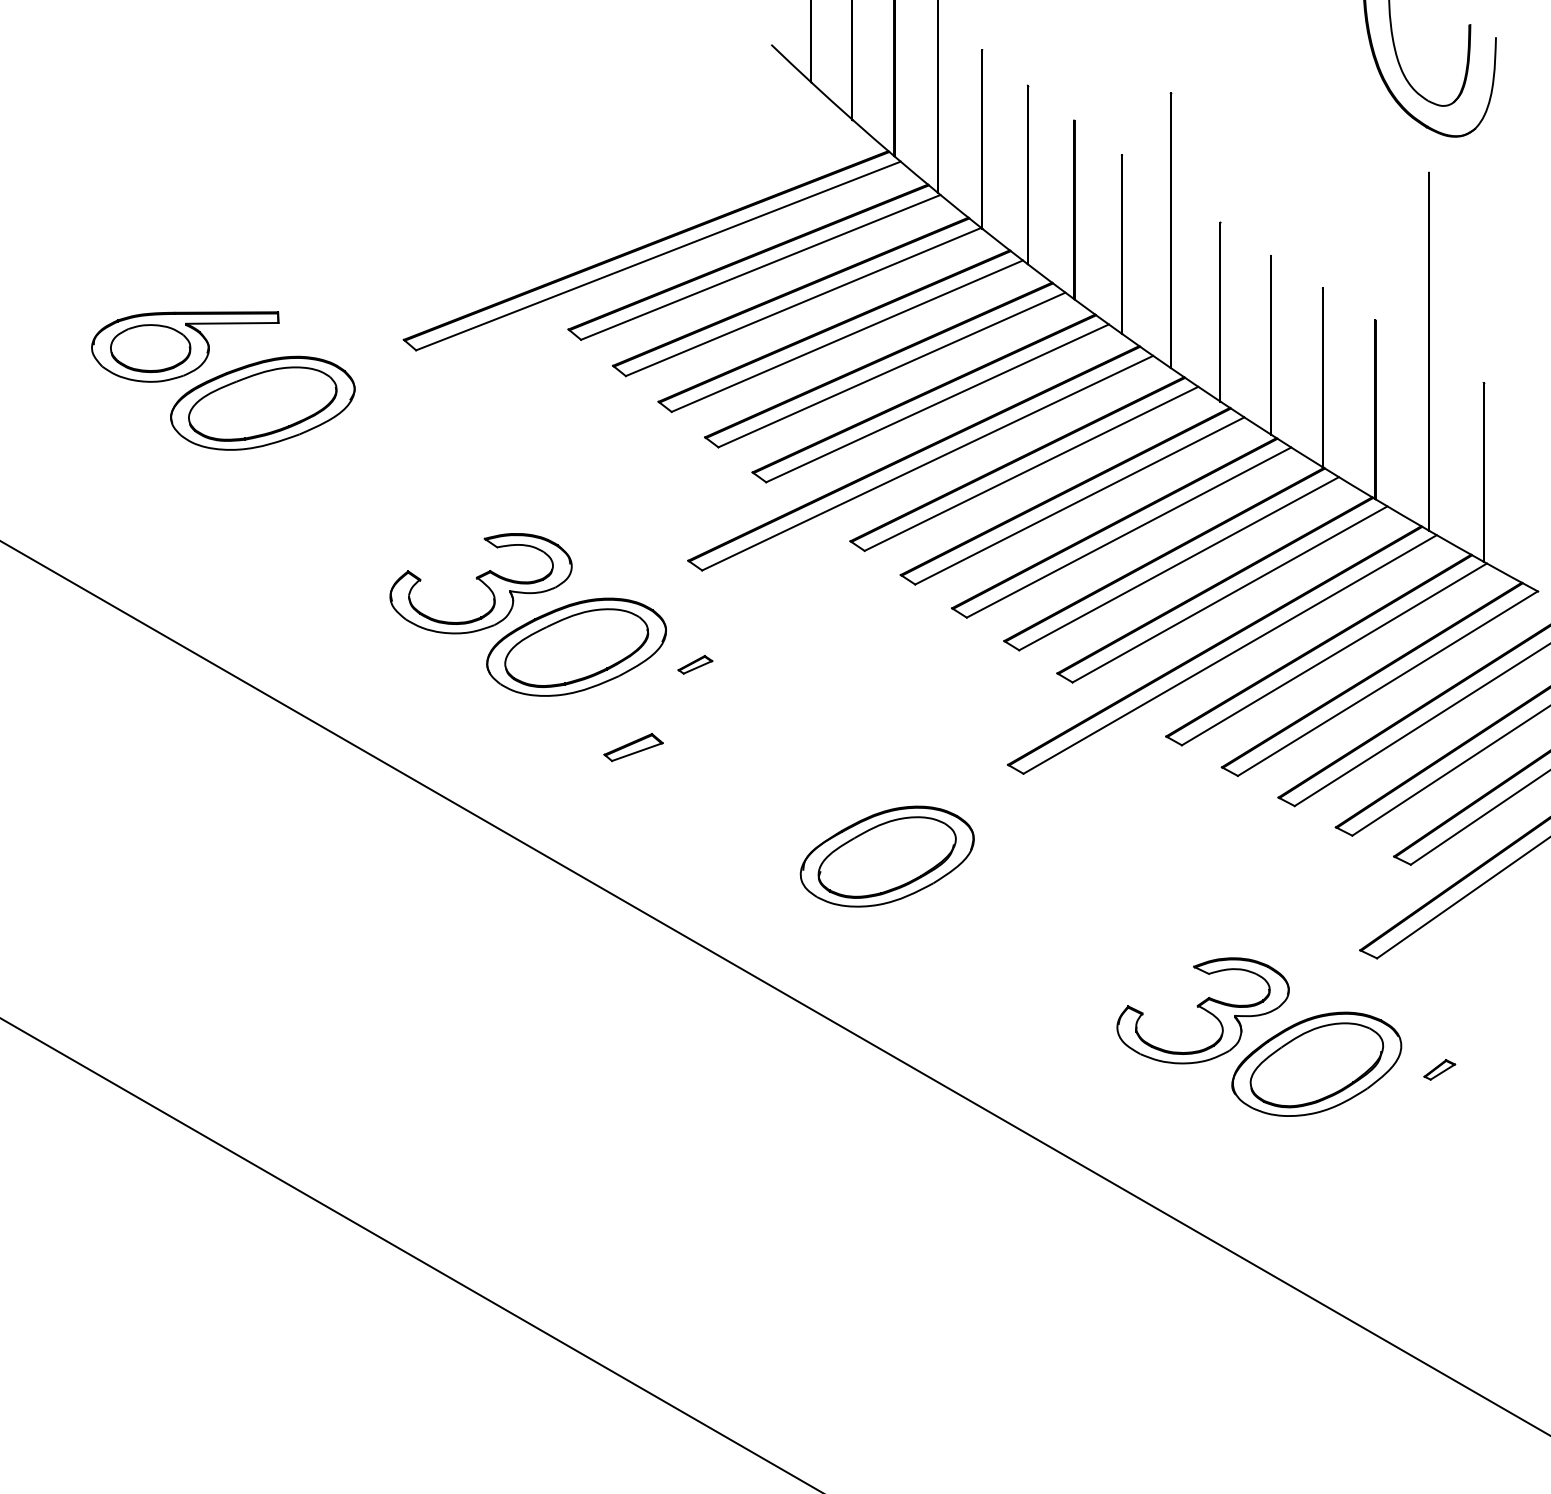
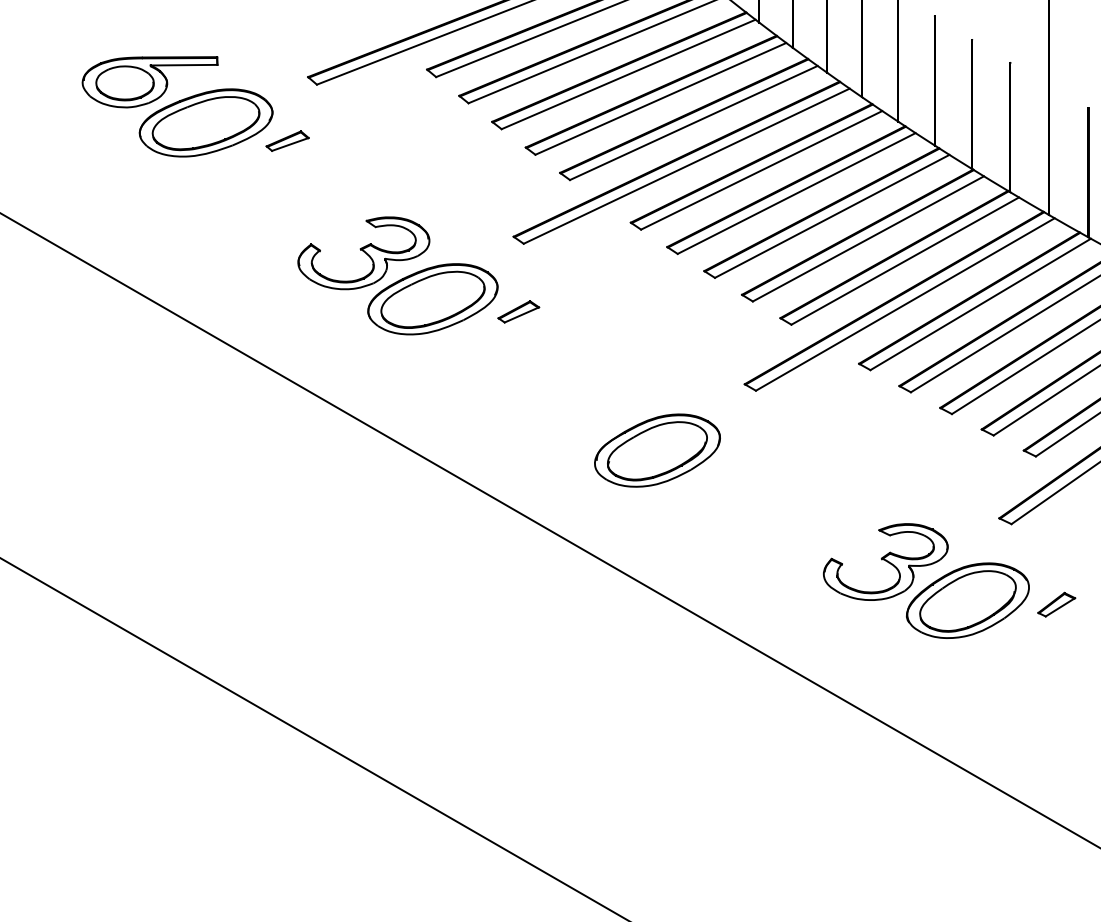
part: (695, 664) -> (518, 311), size x1.67
part: (633, 747) -> (287, 141), moved
part: (1439, 1069) -> (1056, 604), size x1.67

